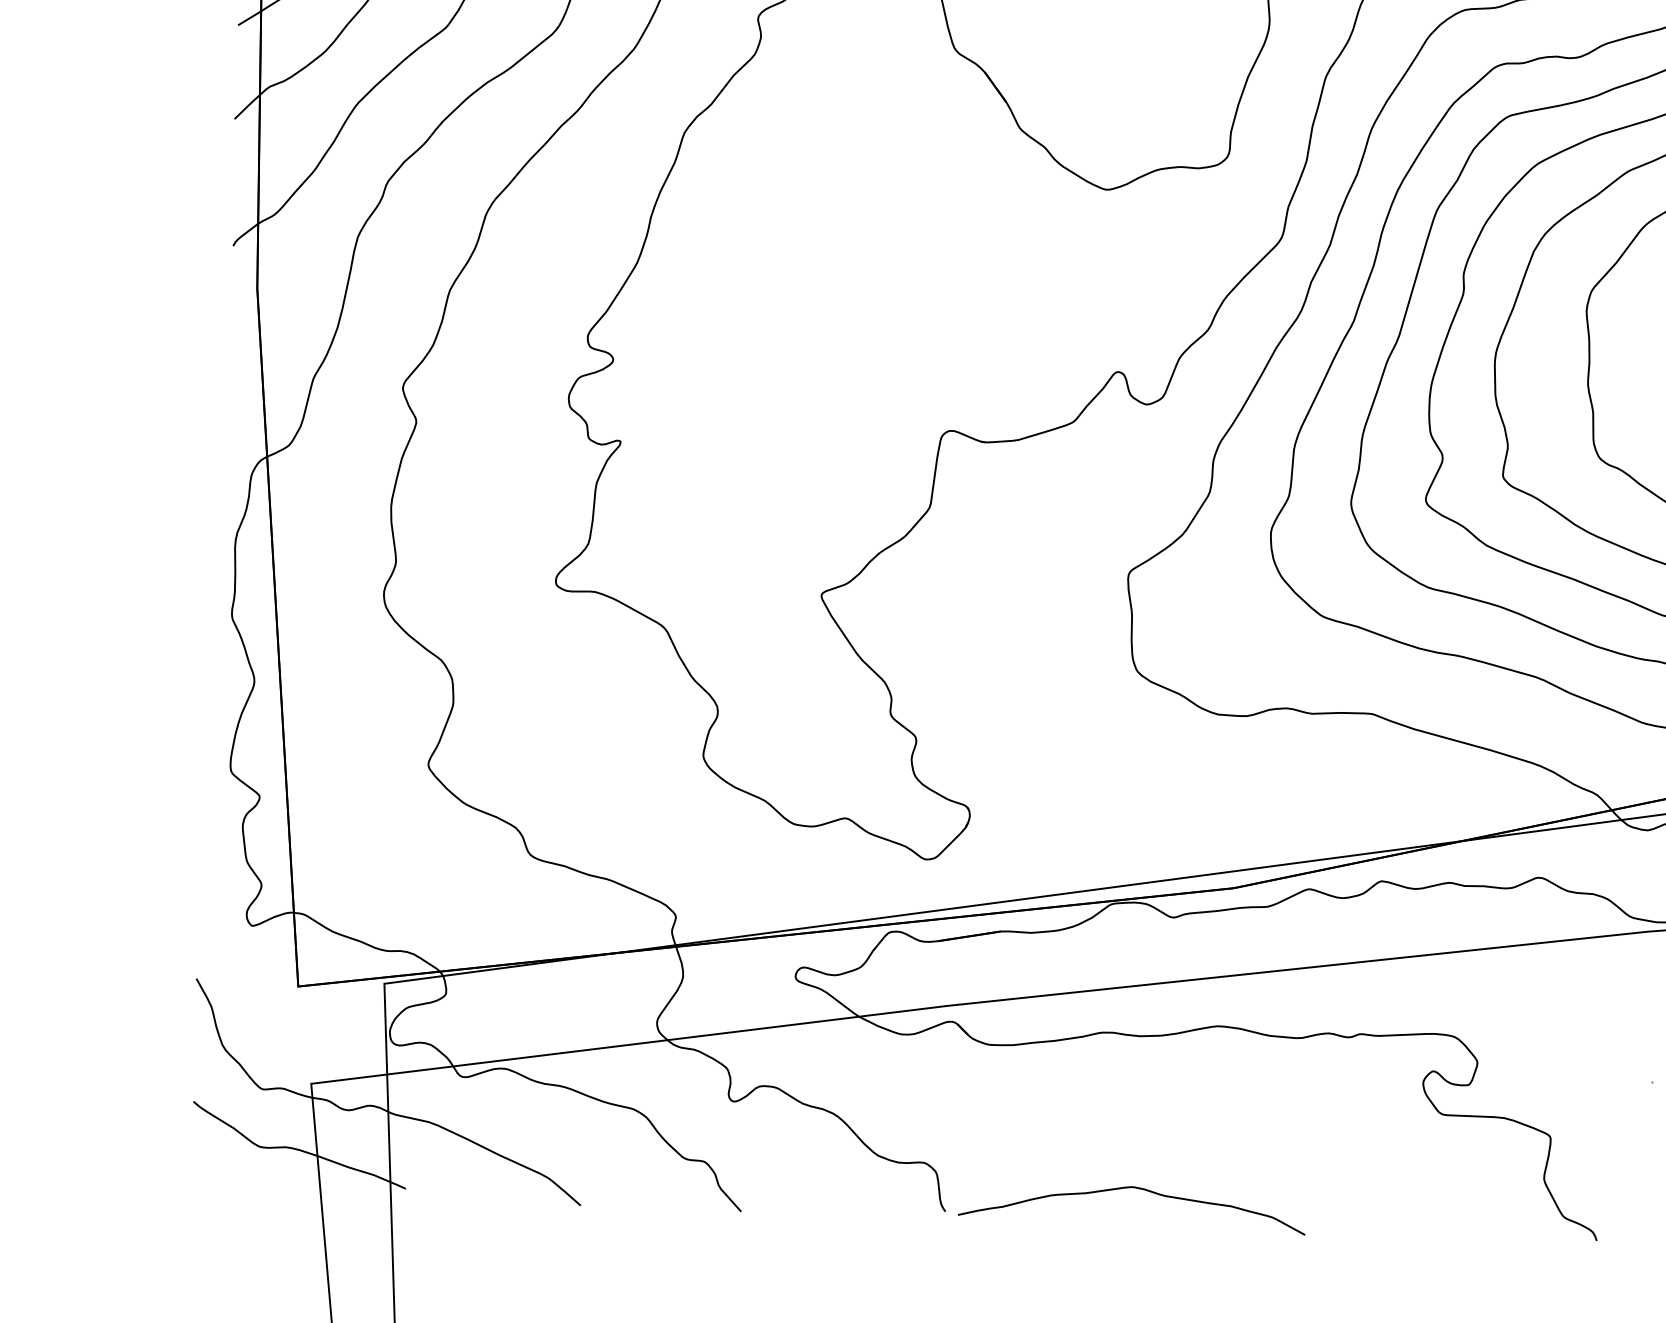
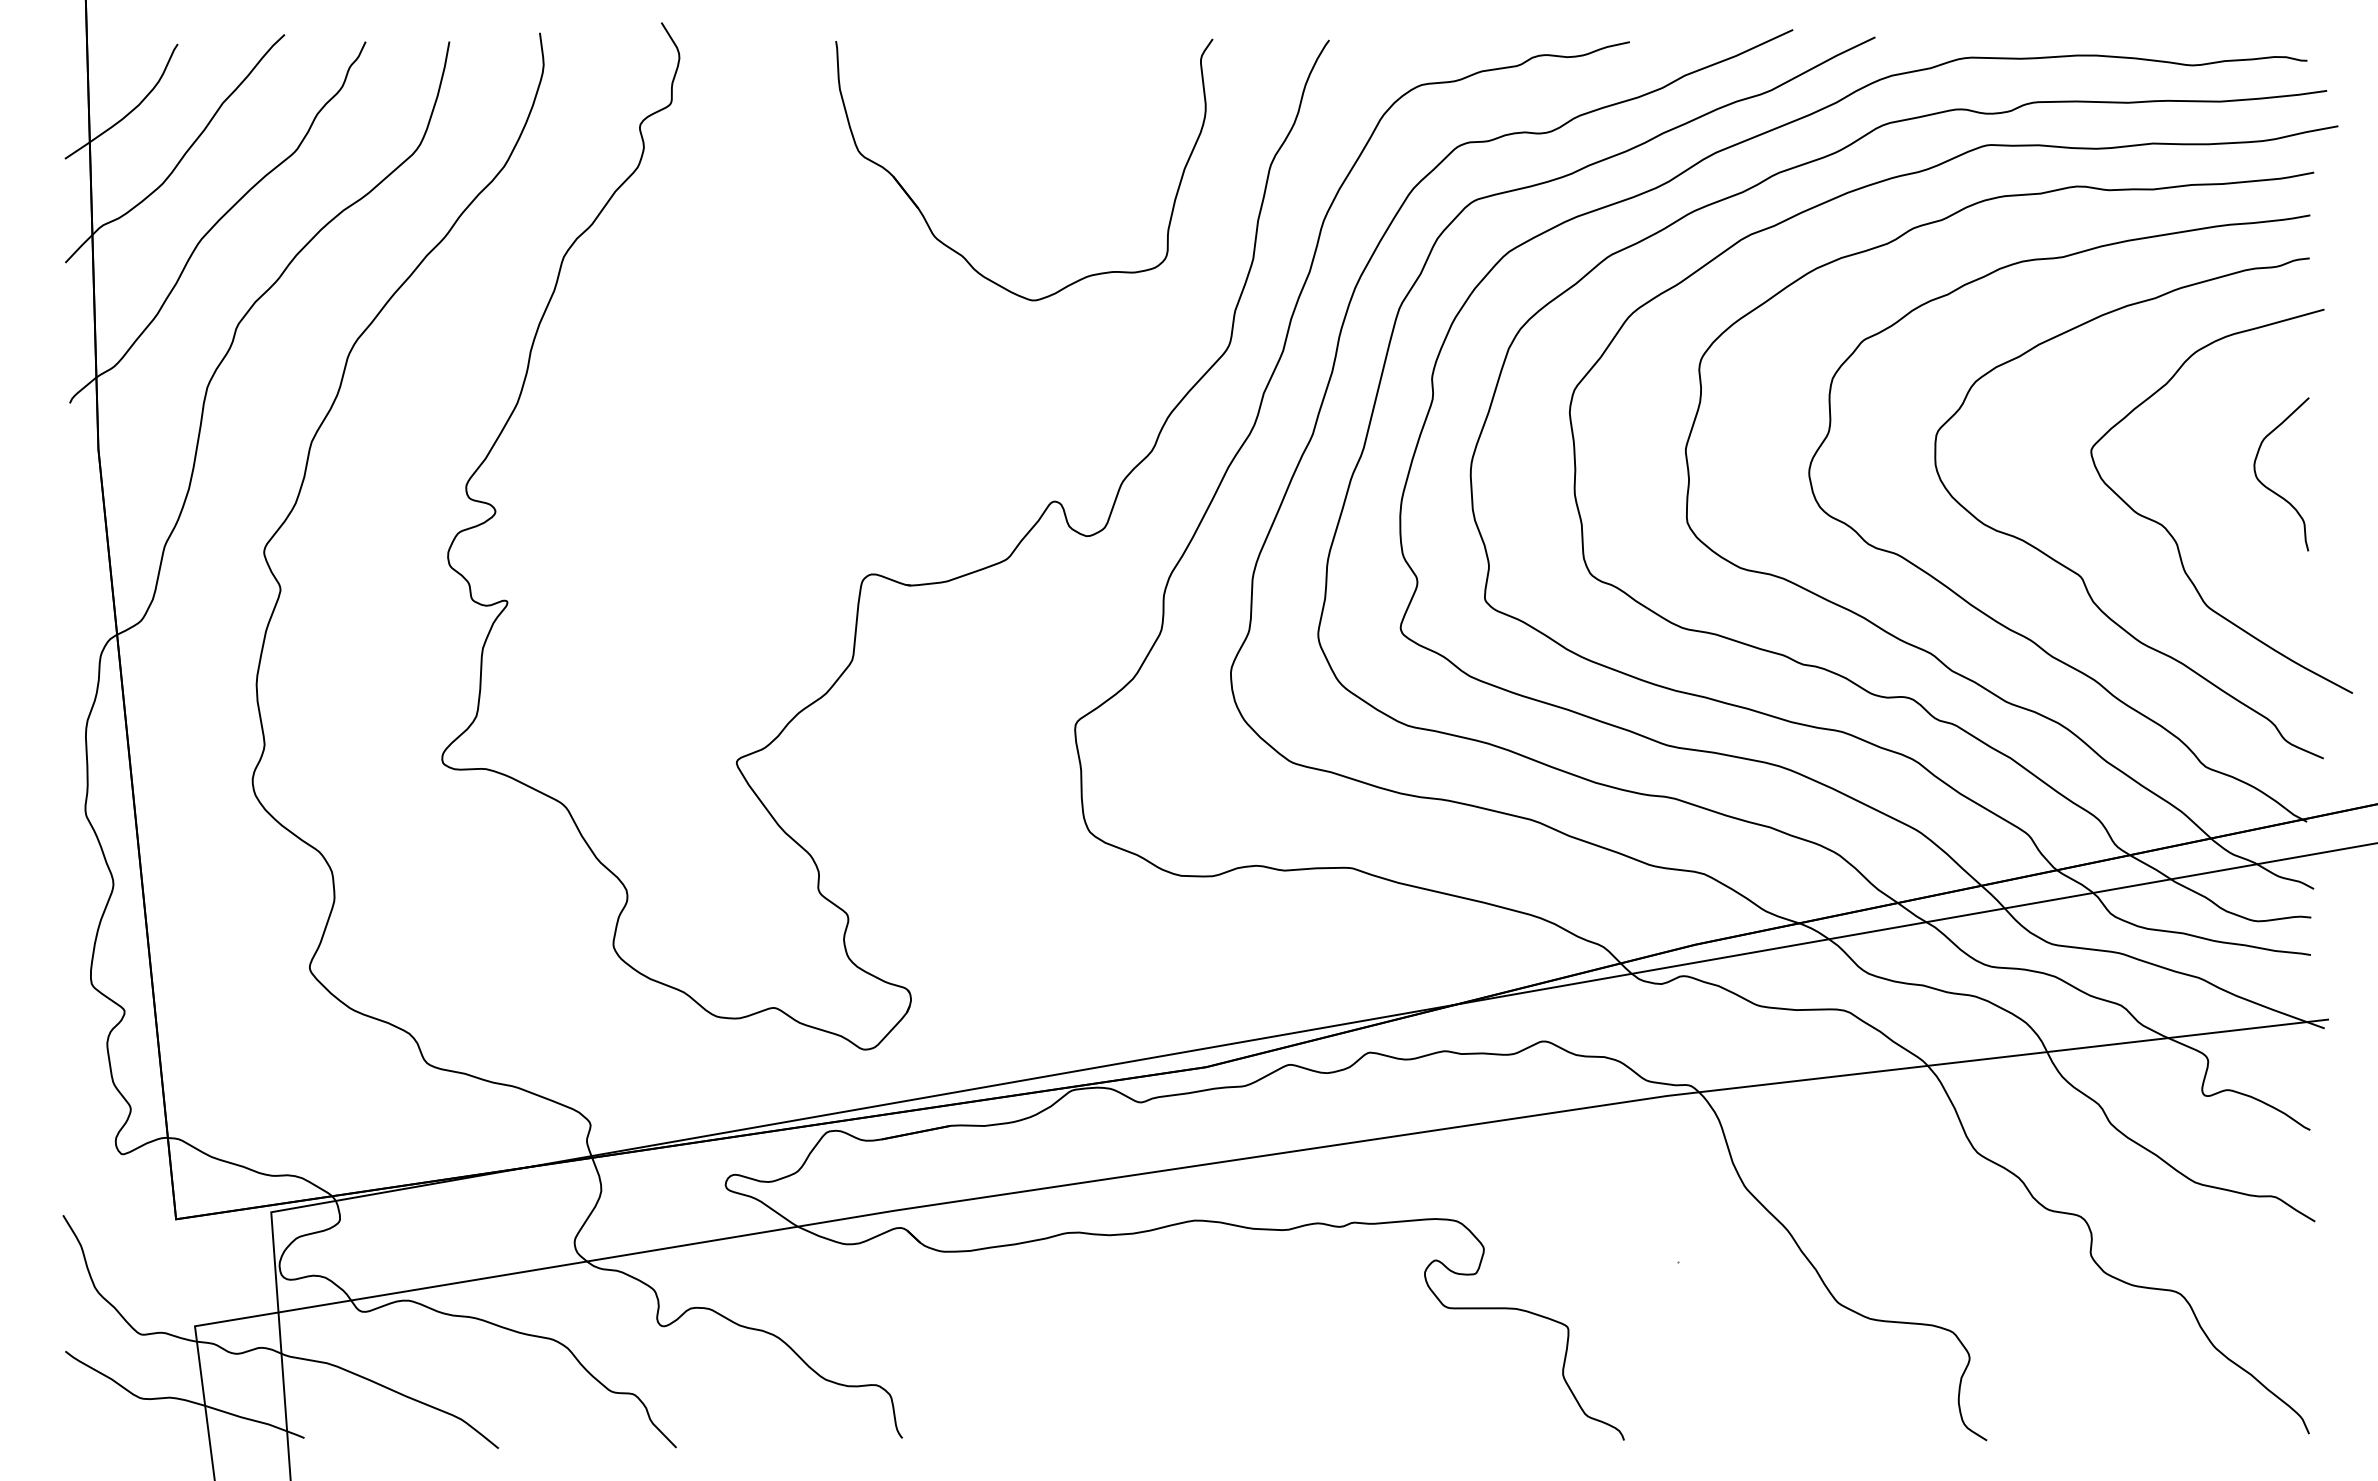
curve: (1137, 1189) -> (1113, 1404), removed

